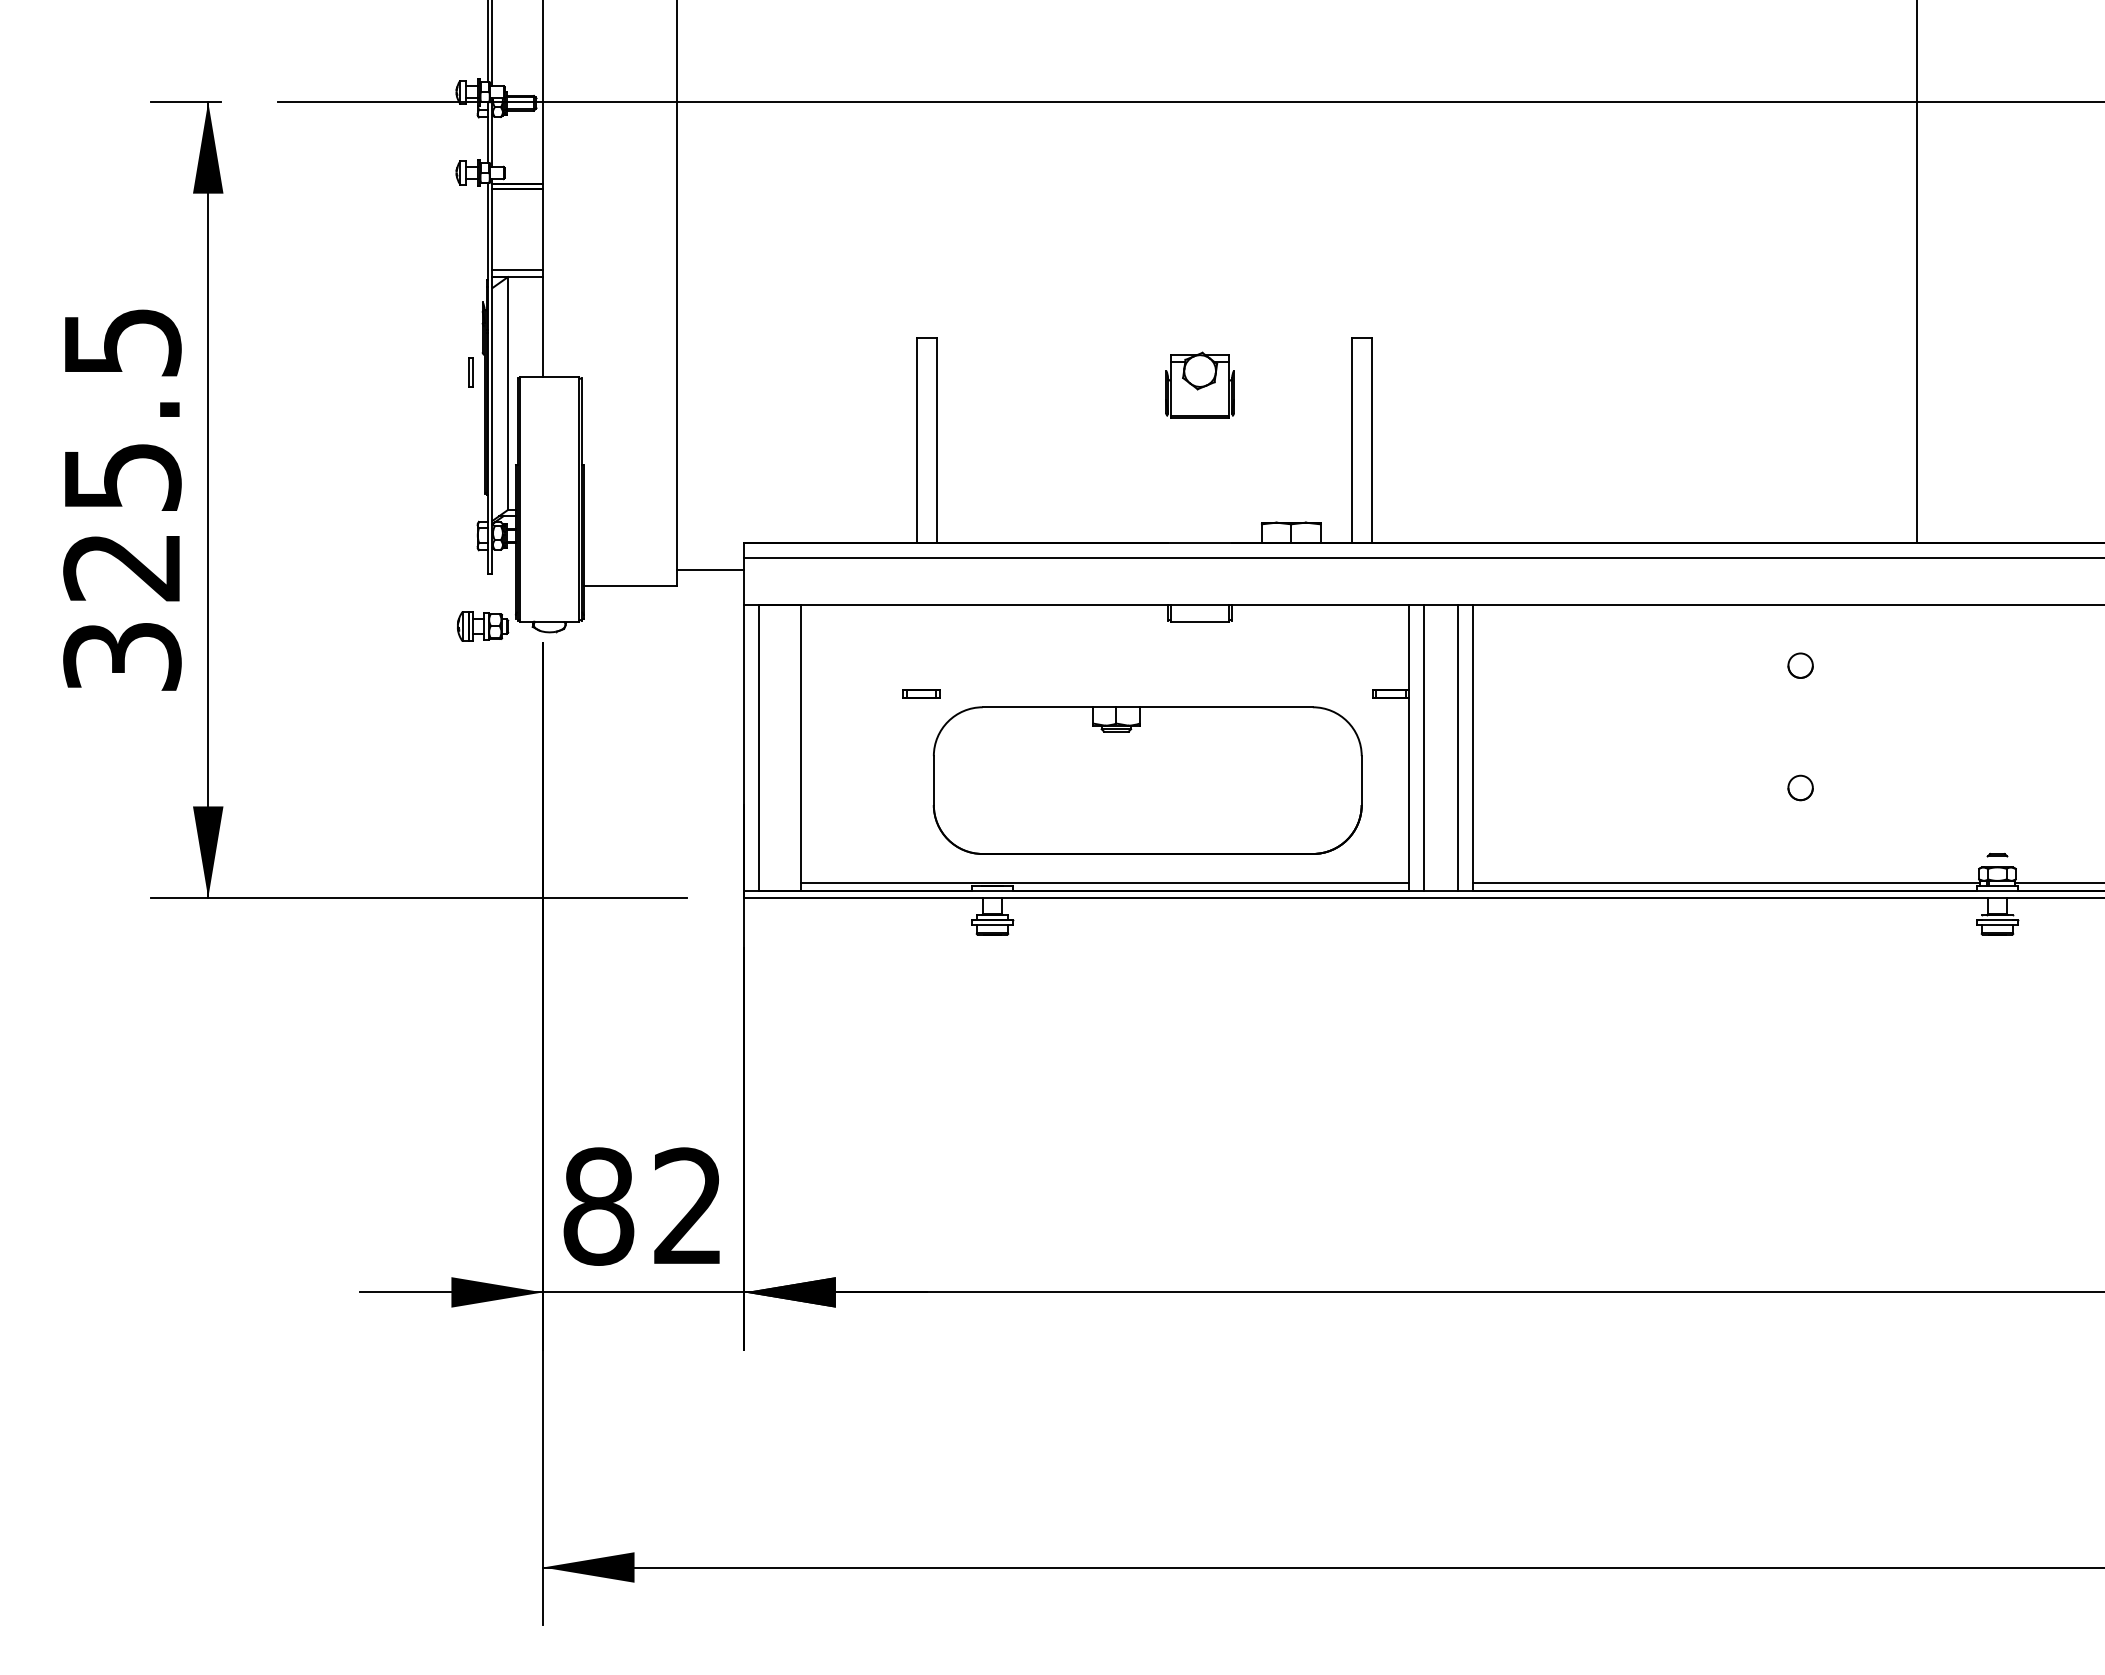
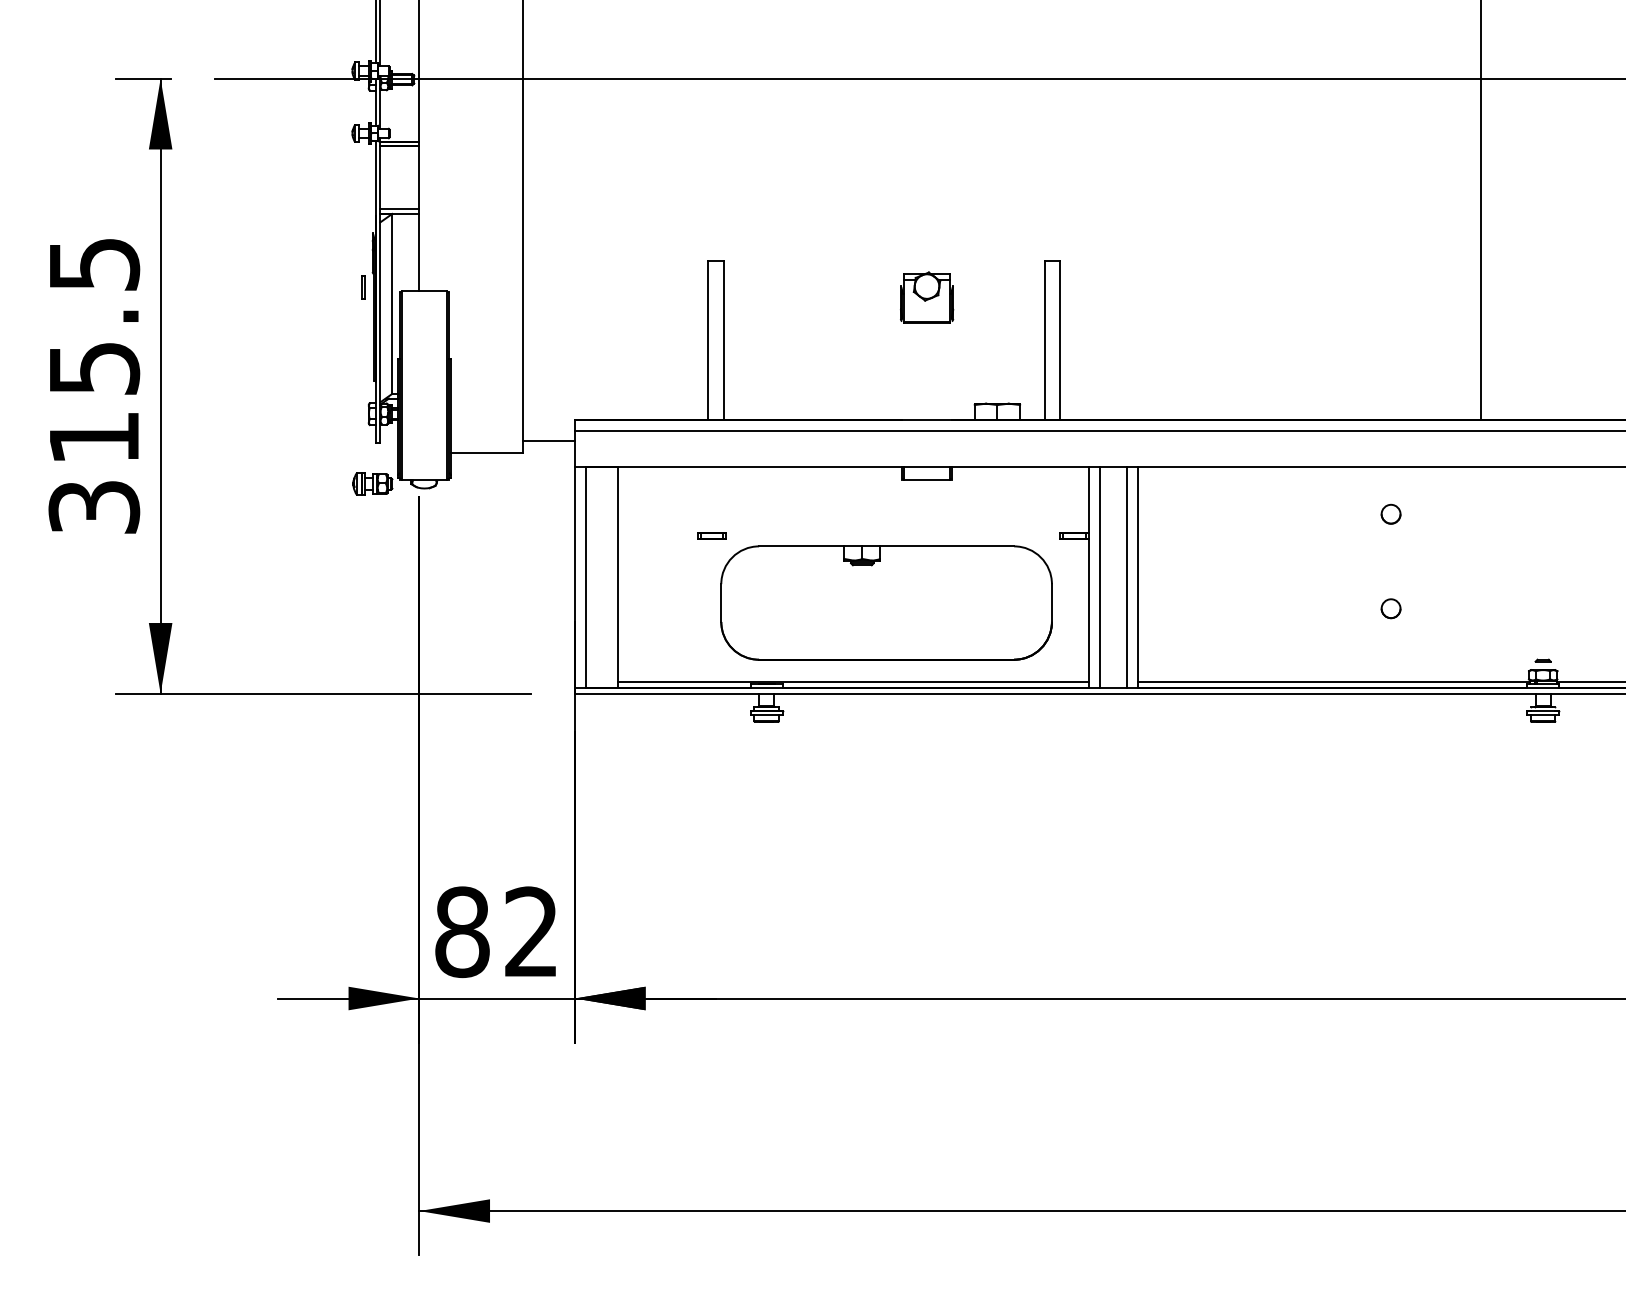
text: (121, 567) -> (93, 438), 325.5 -> 315.5

